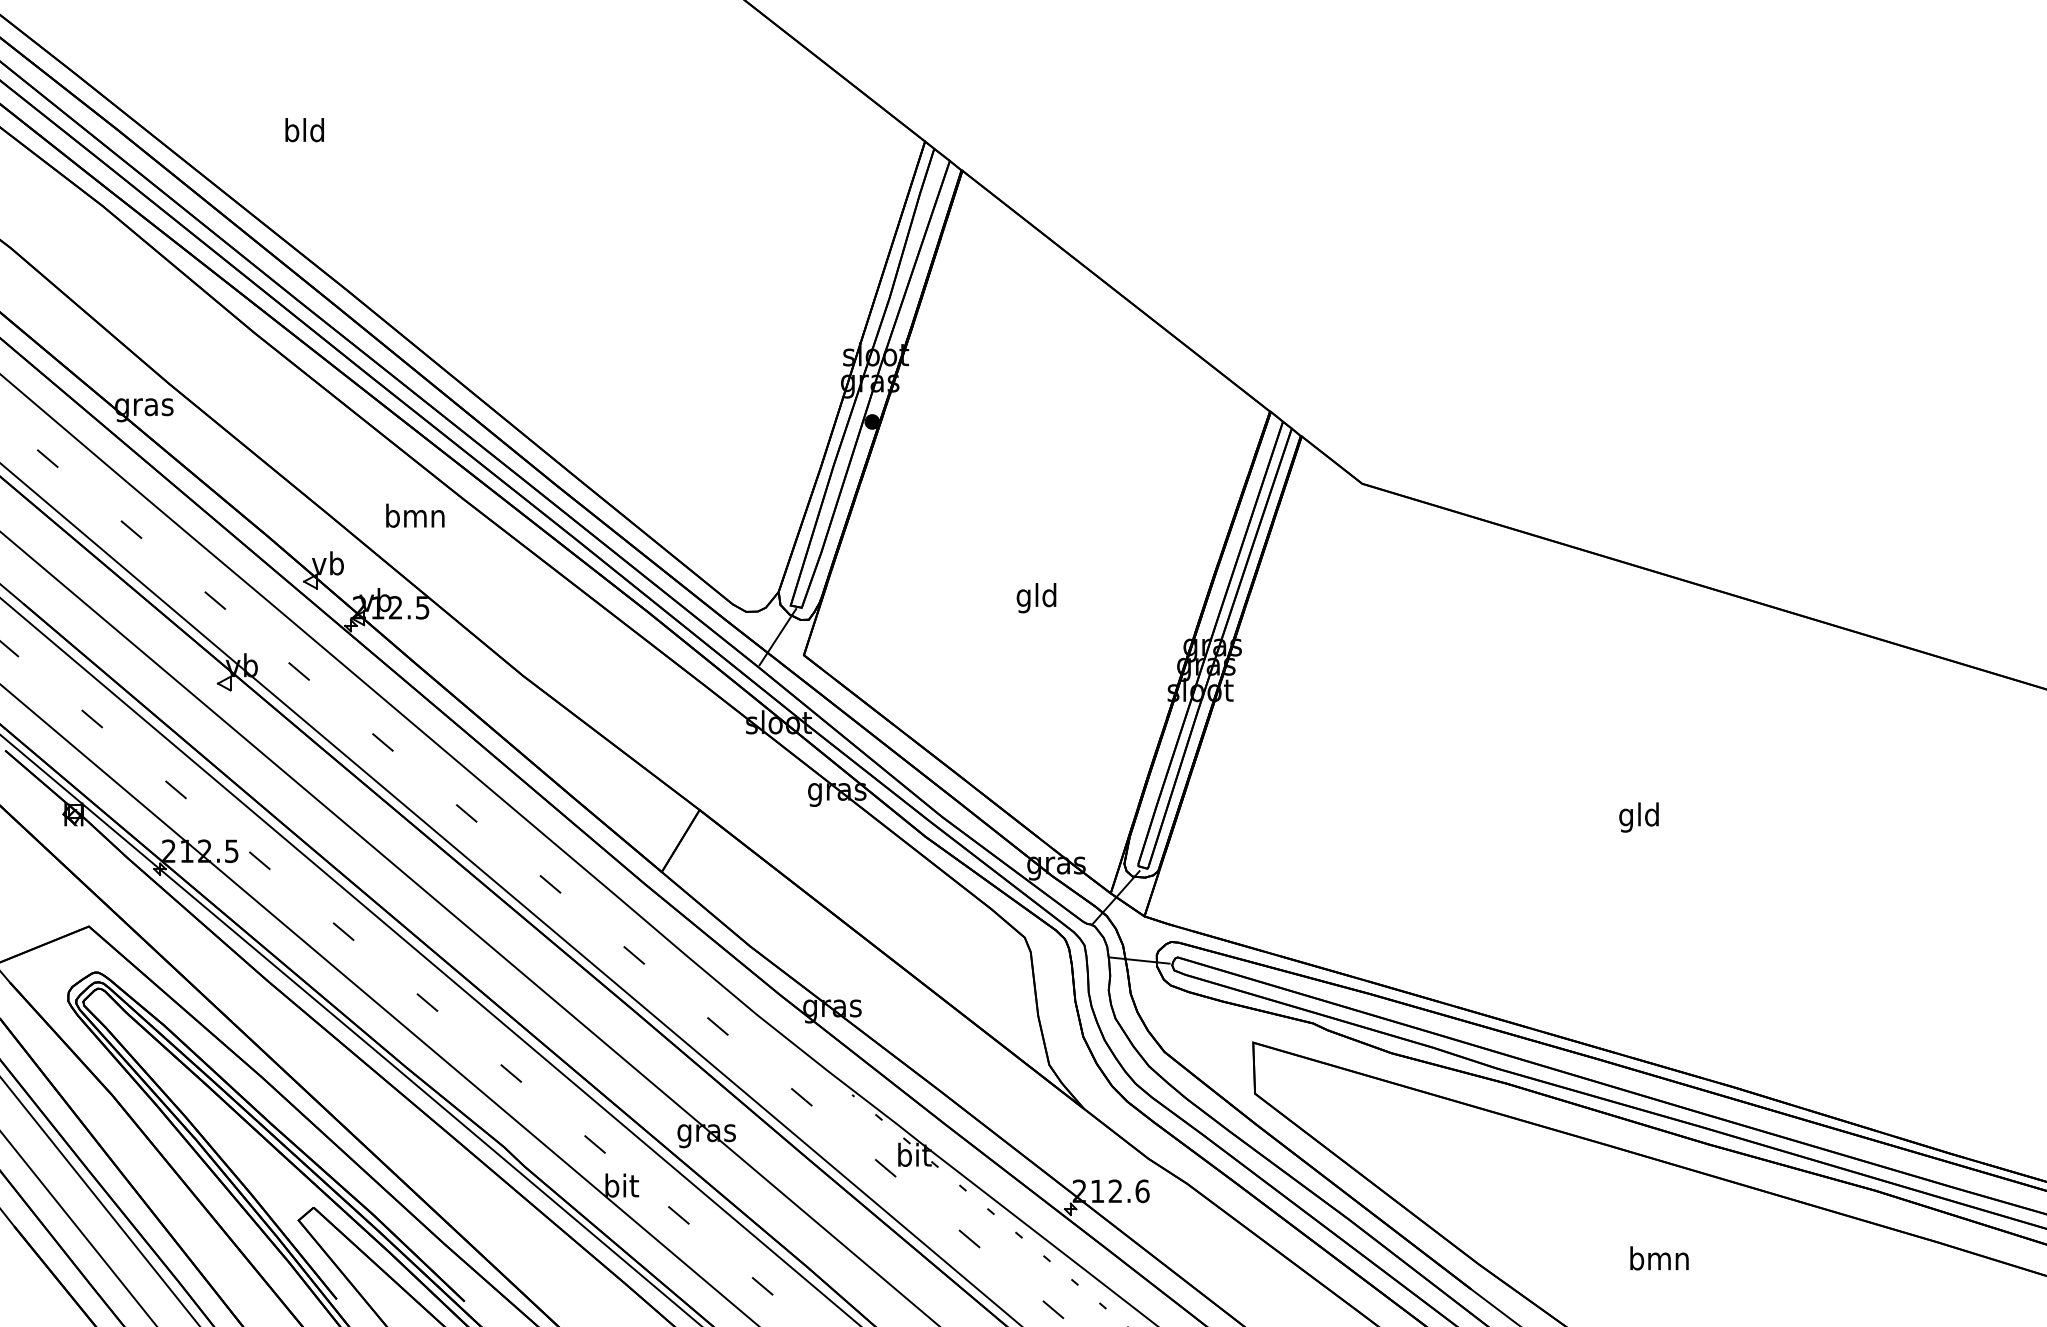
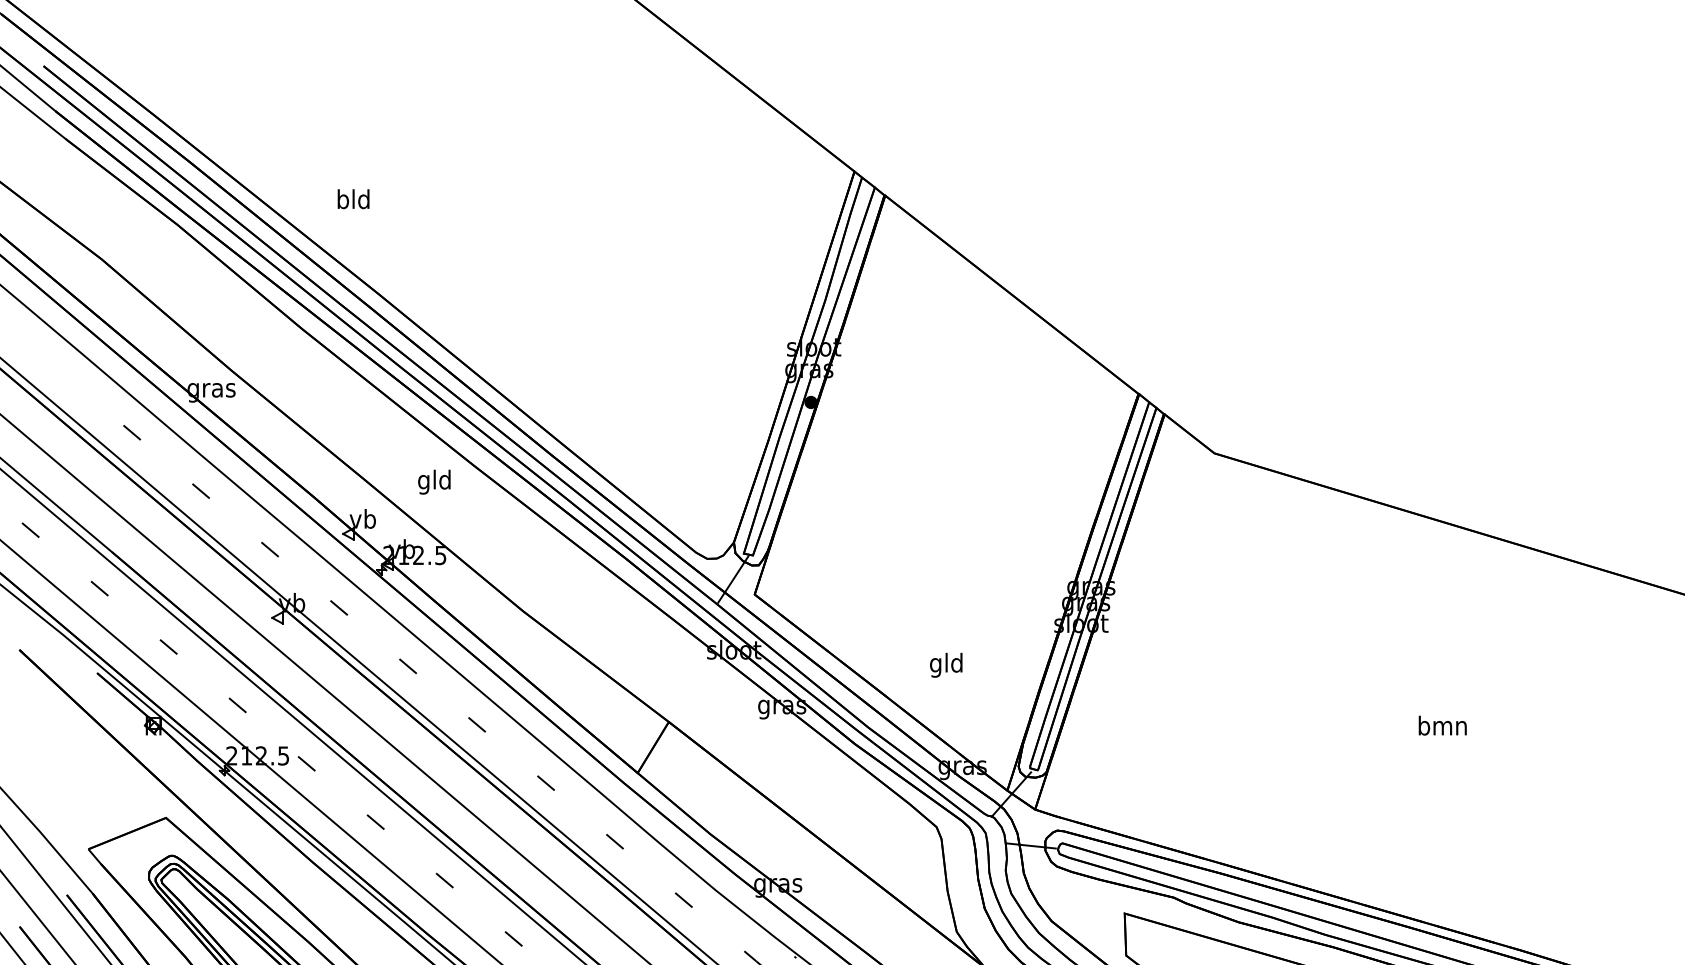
text: (304, 130) -> (353, 199), moved
text: (415, 518) -> (434, 481), bmn -> gld
text: (1036, 598) -> (946, 665), moved
text: (1639, 817) -> (1442, 728), gld -> bmn

